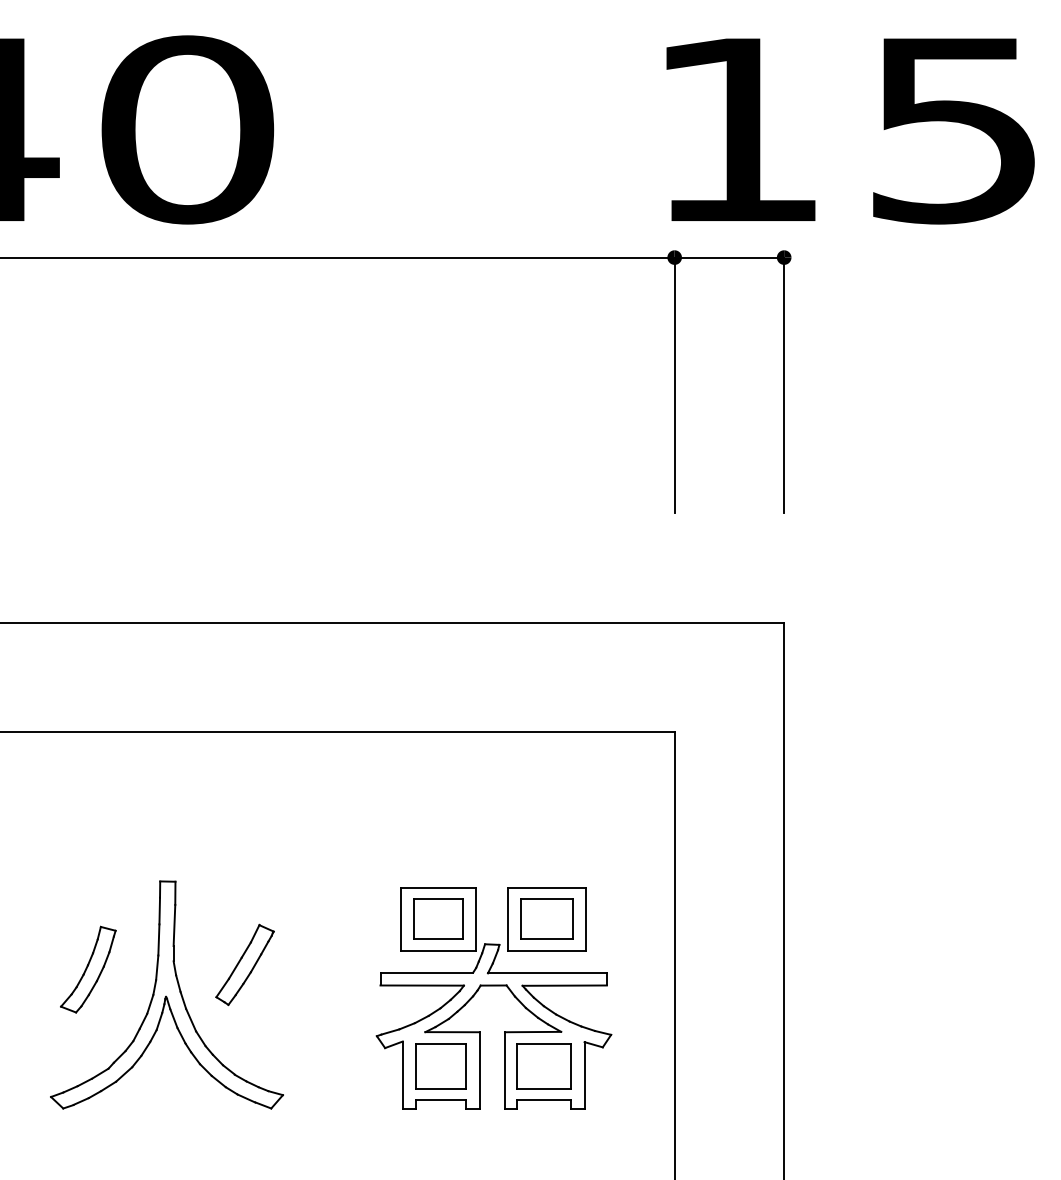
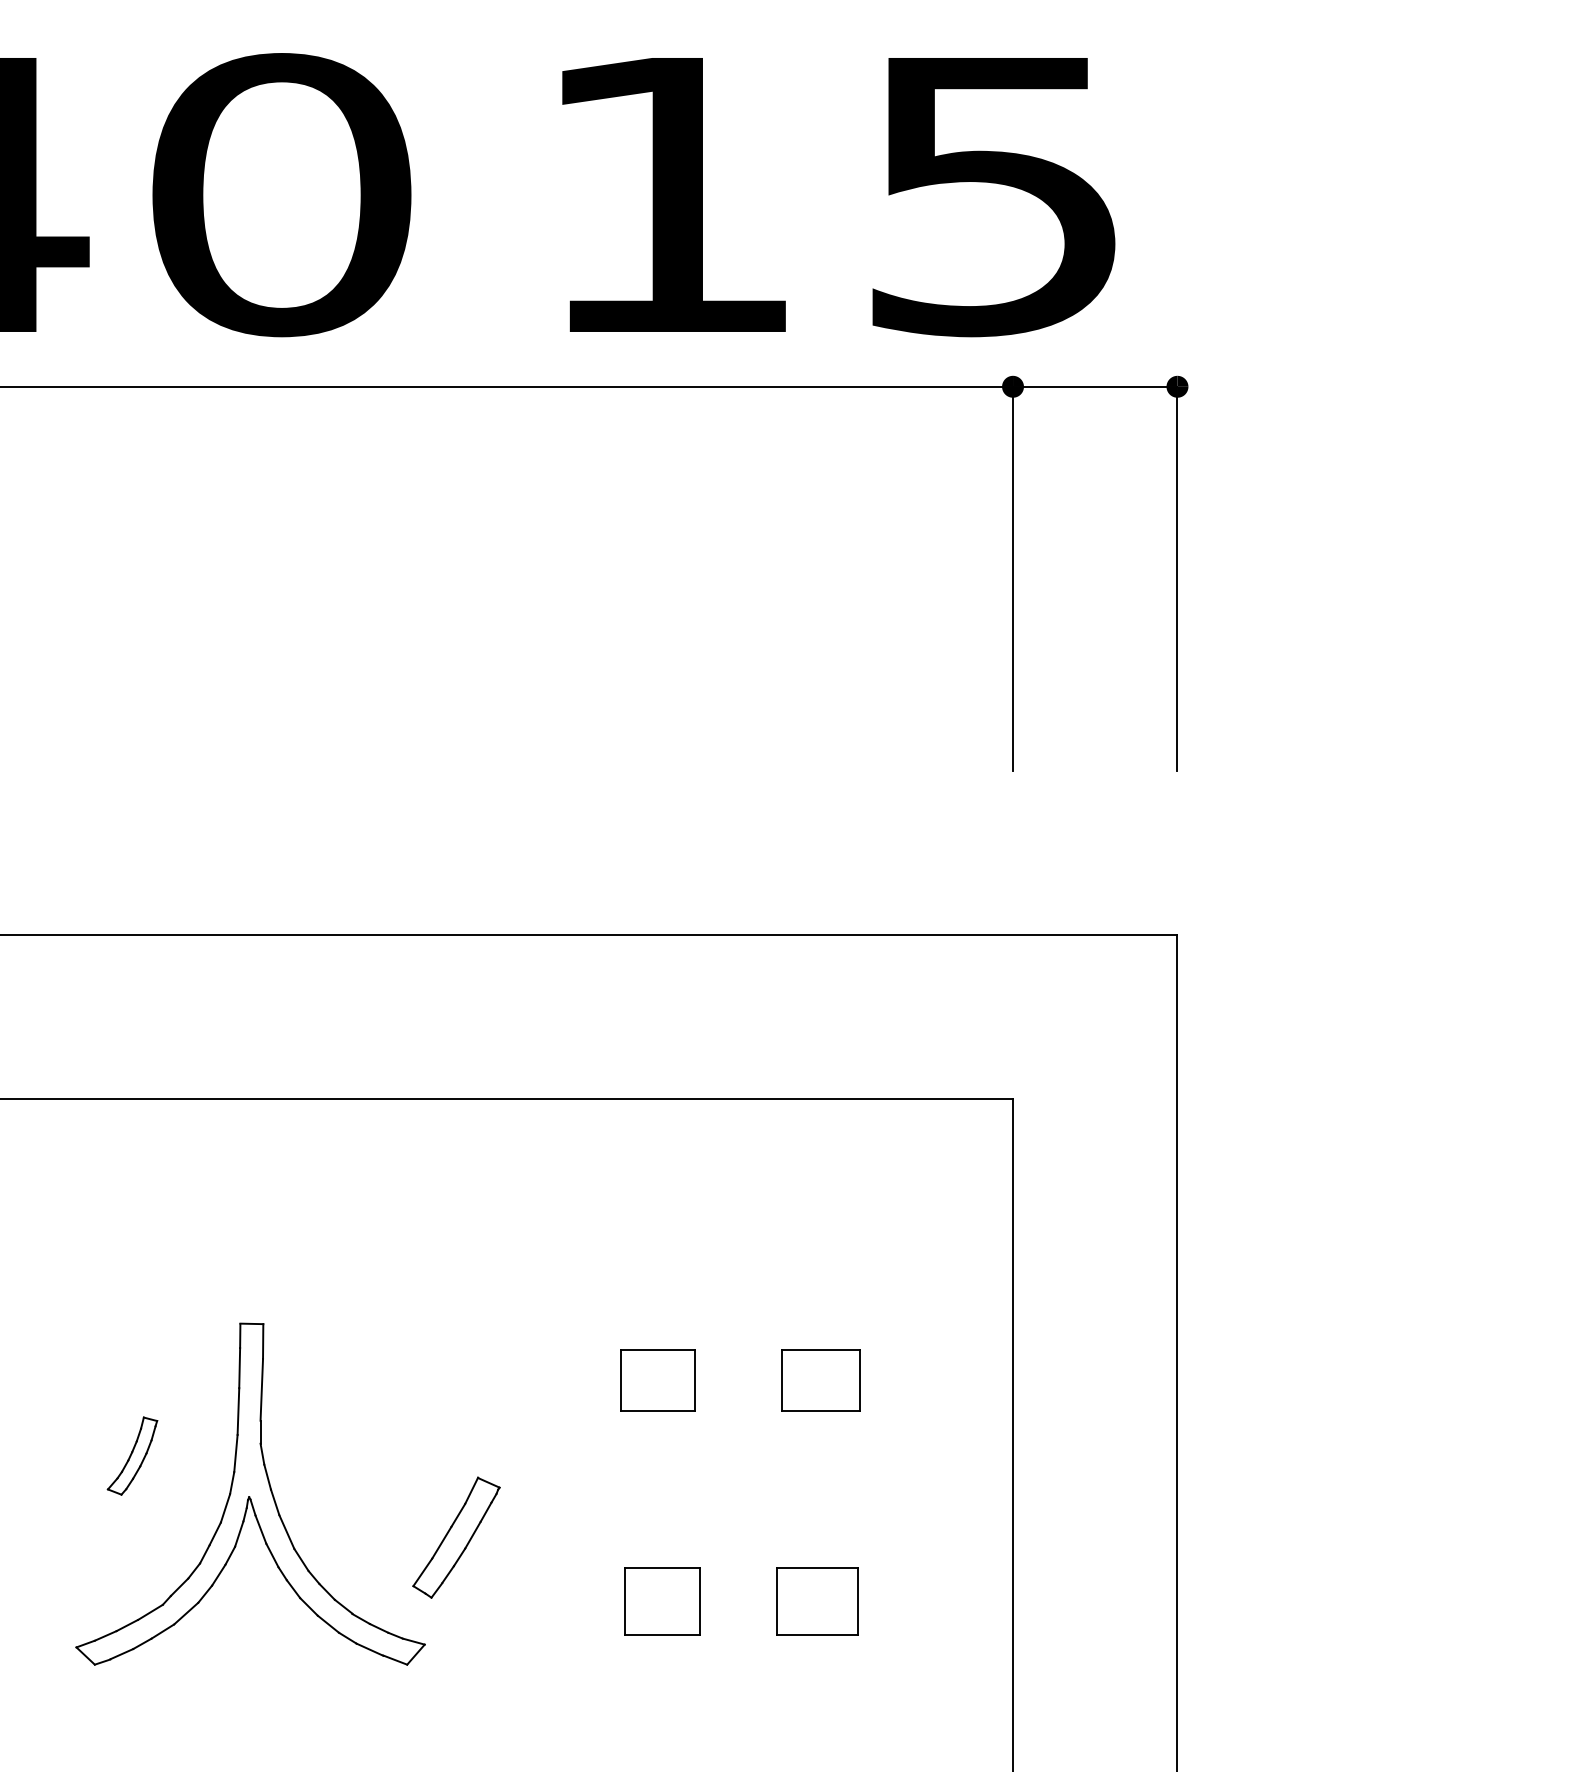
text: (850, 131) -> (838, 197), moved
part: (244, 964) -> (455, 1537), moved
part: (88, 969) -> (132, 1455), size x0.6
part: (493, 986) -> (740, 1481), removed

